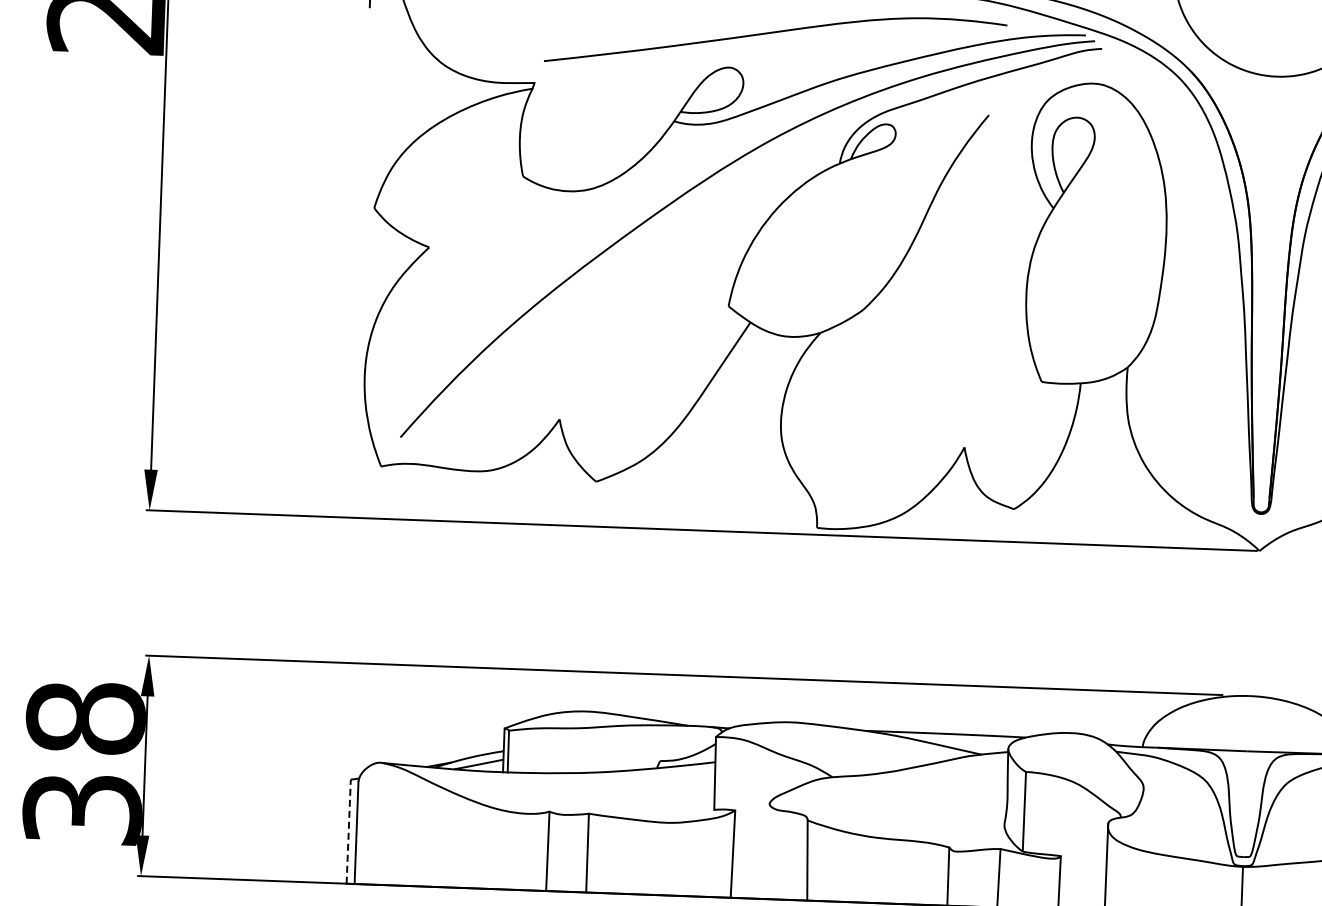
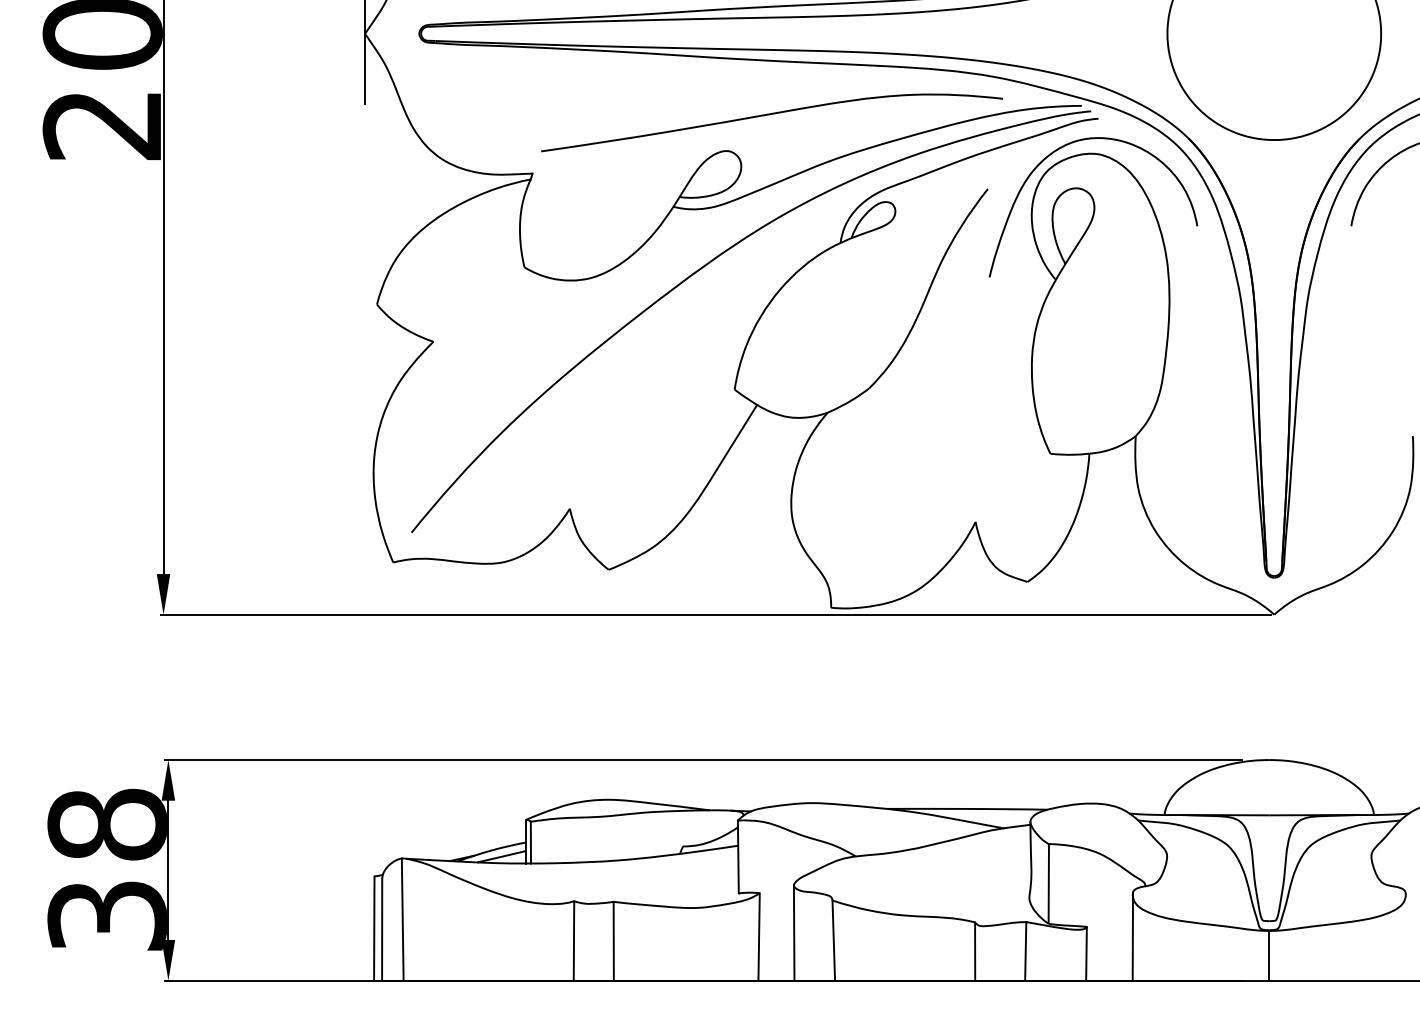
curve: (1060, 79) -> (1058, 150), added
line: (377, 822) -> (402, 918), added
line: (348, 831) -> (374, 928), dashed -> solid
line: (767, 850) -> (793, 932), added

